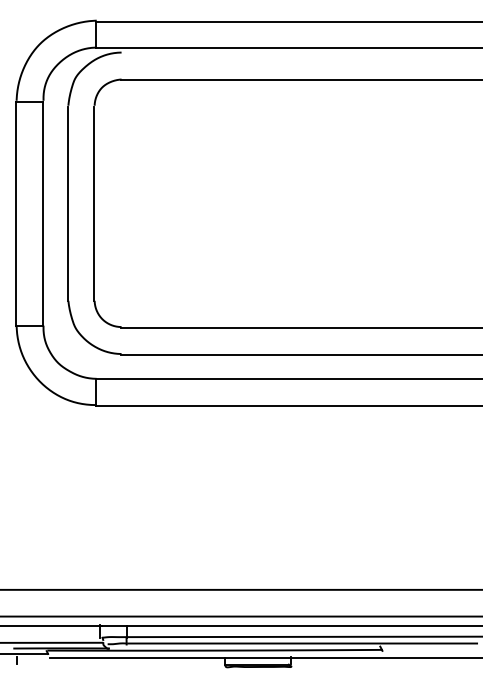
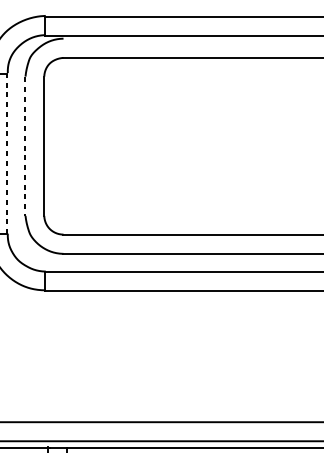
line: (67, 204) -> (24, 147), solid -> dashed
line: (42, 213) -> (7, 153), solid -> dashed

